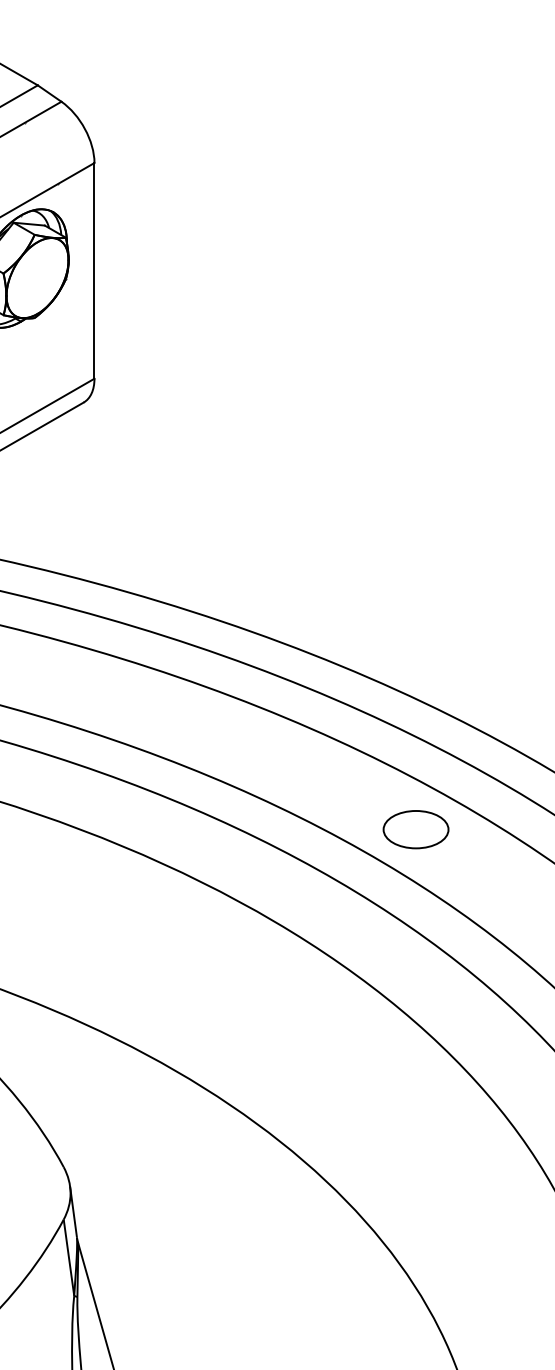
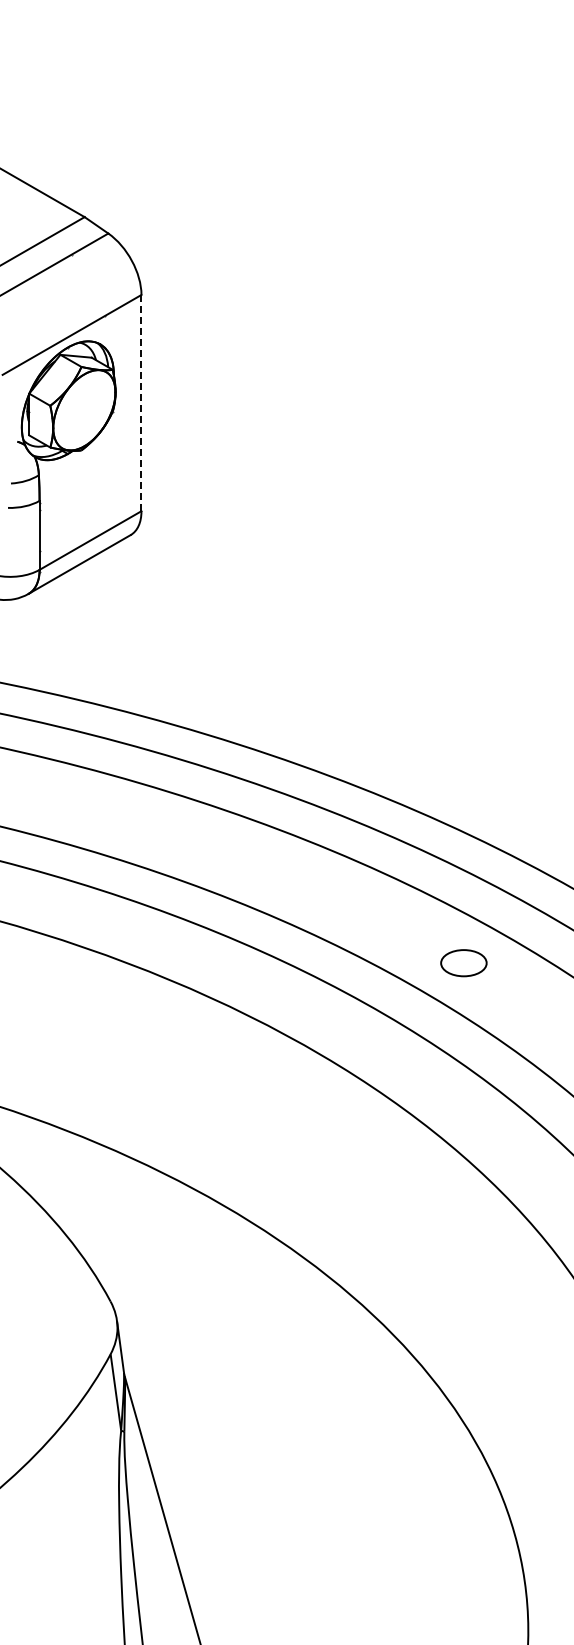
line: (94, 270) -> (141, 402), solid -> dashed
part: (415, 828) -> (463, 962), size x0.7

